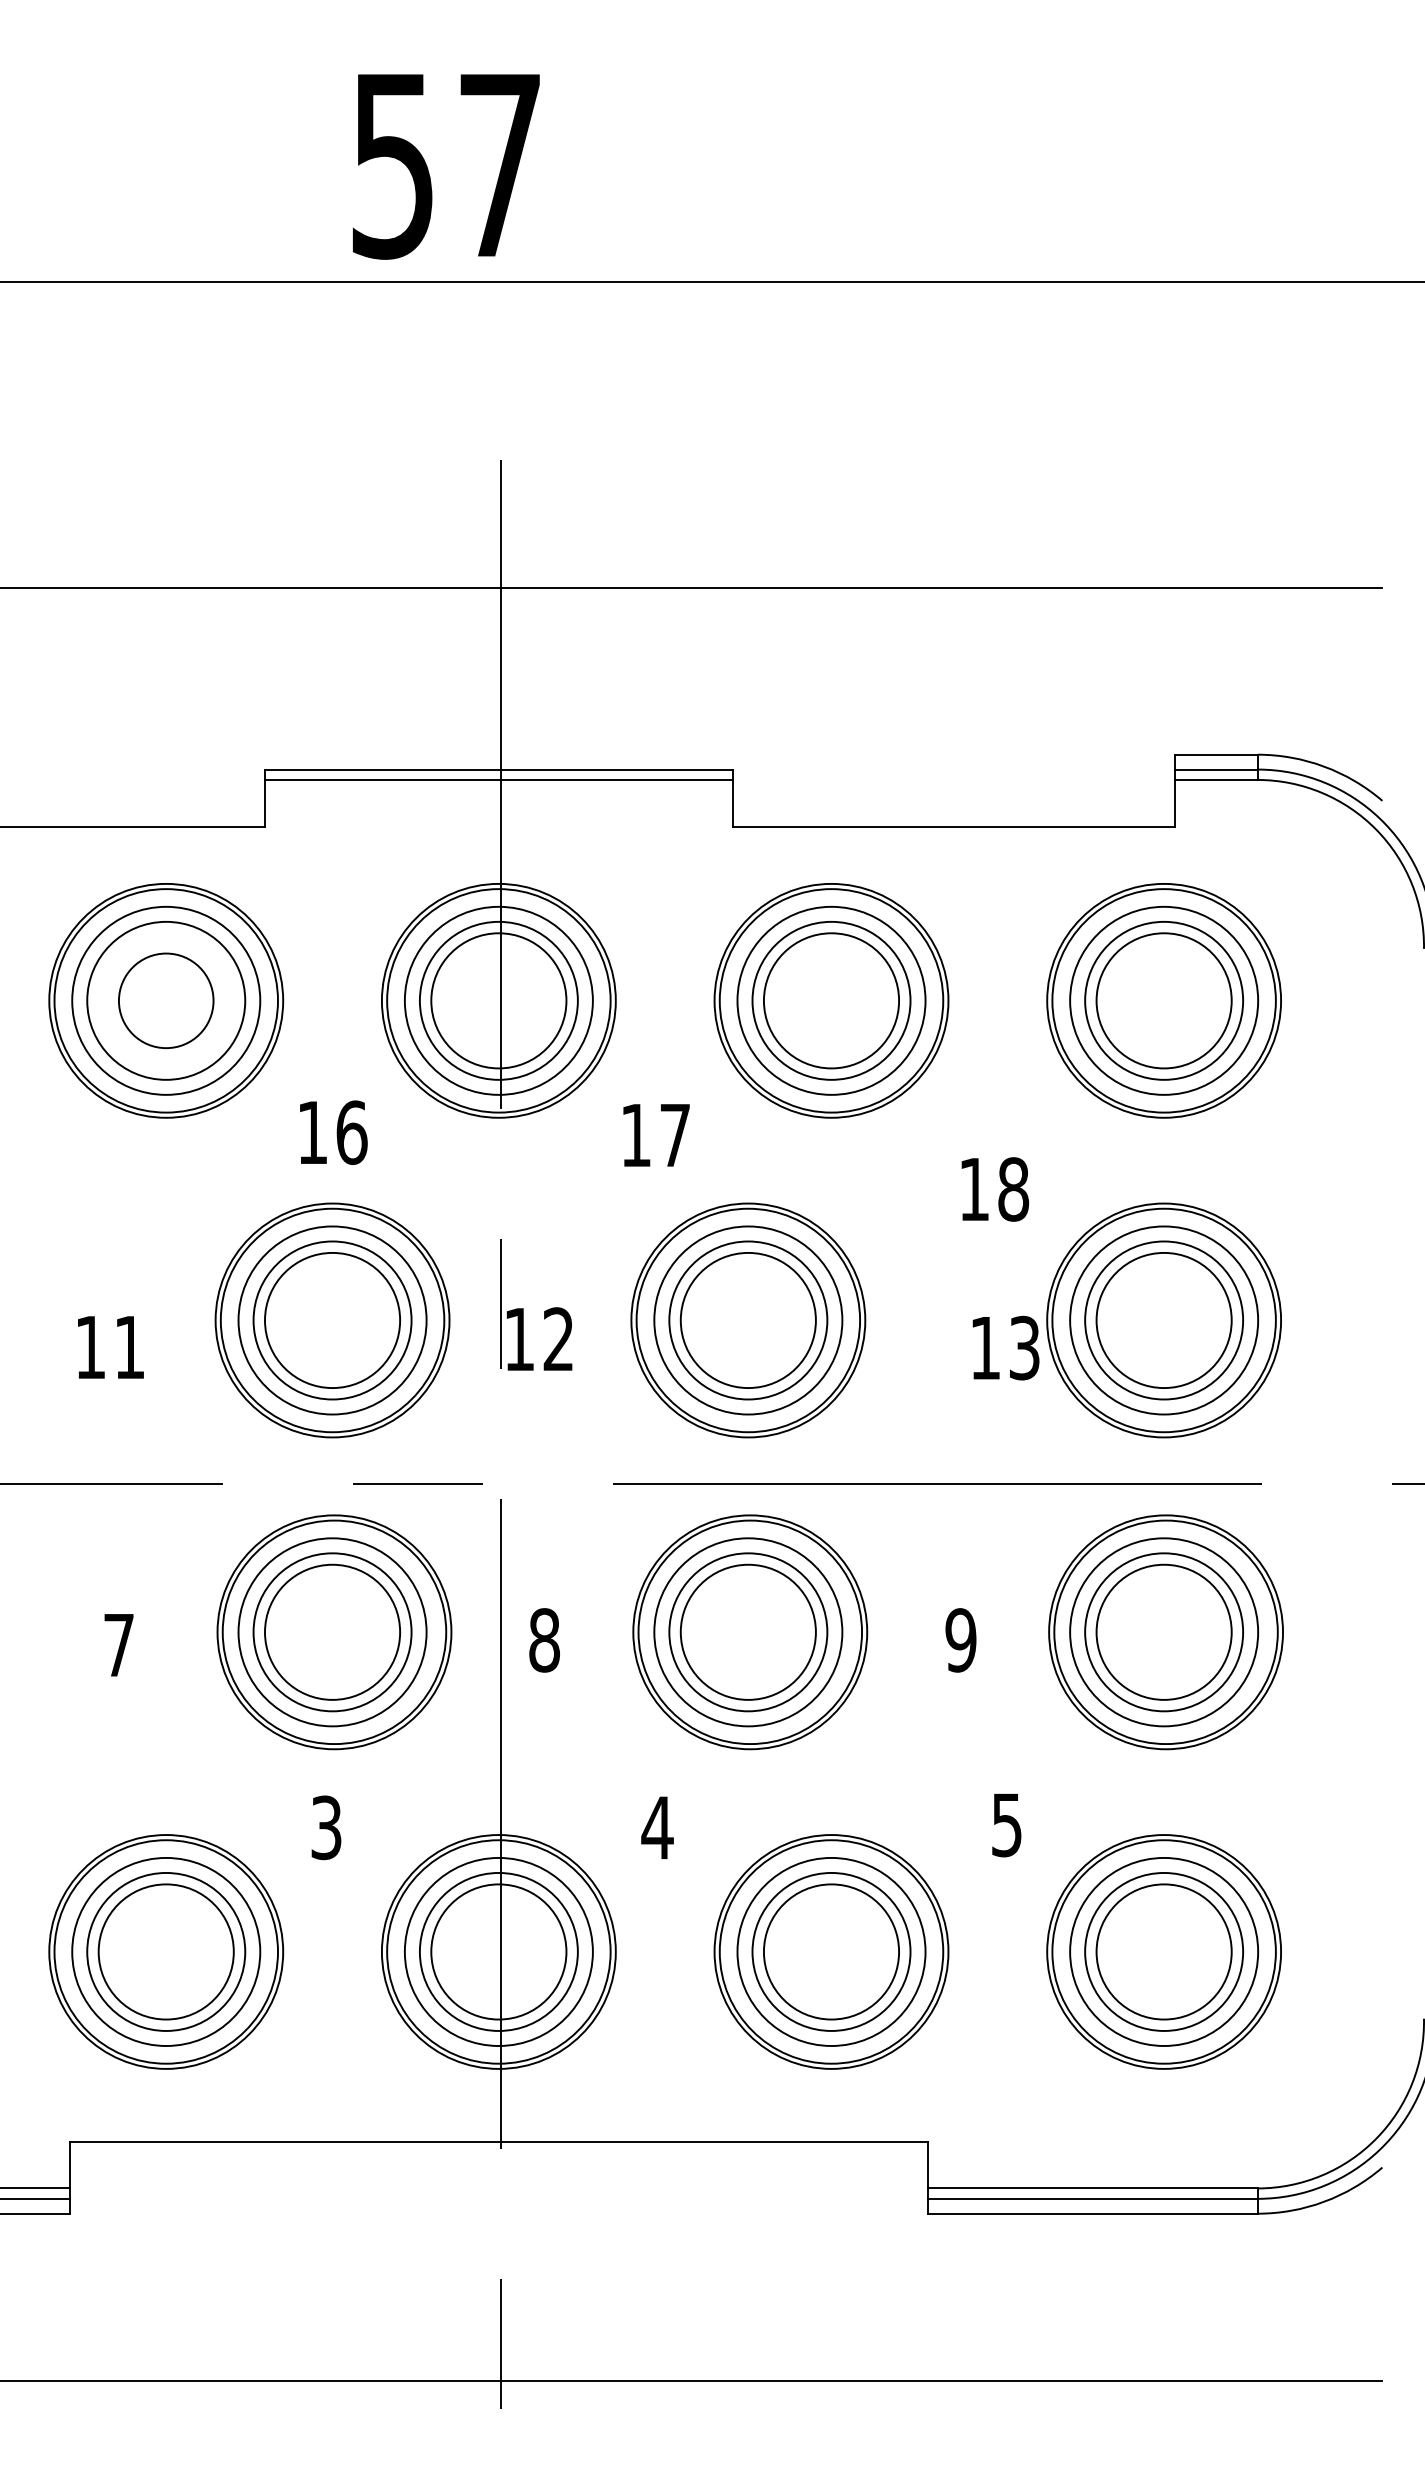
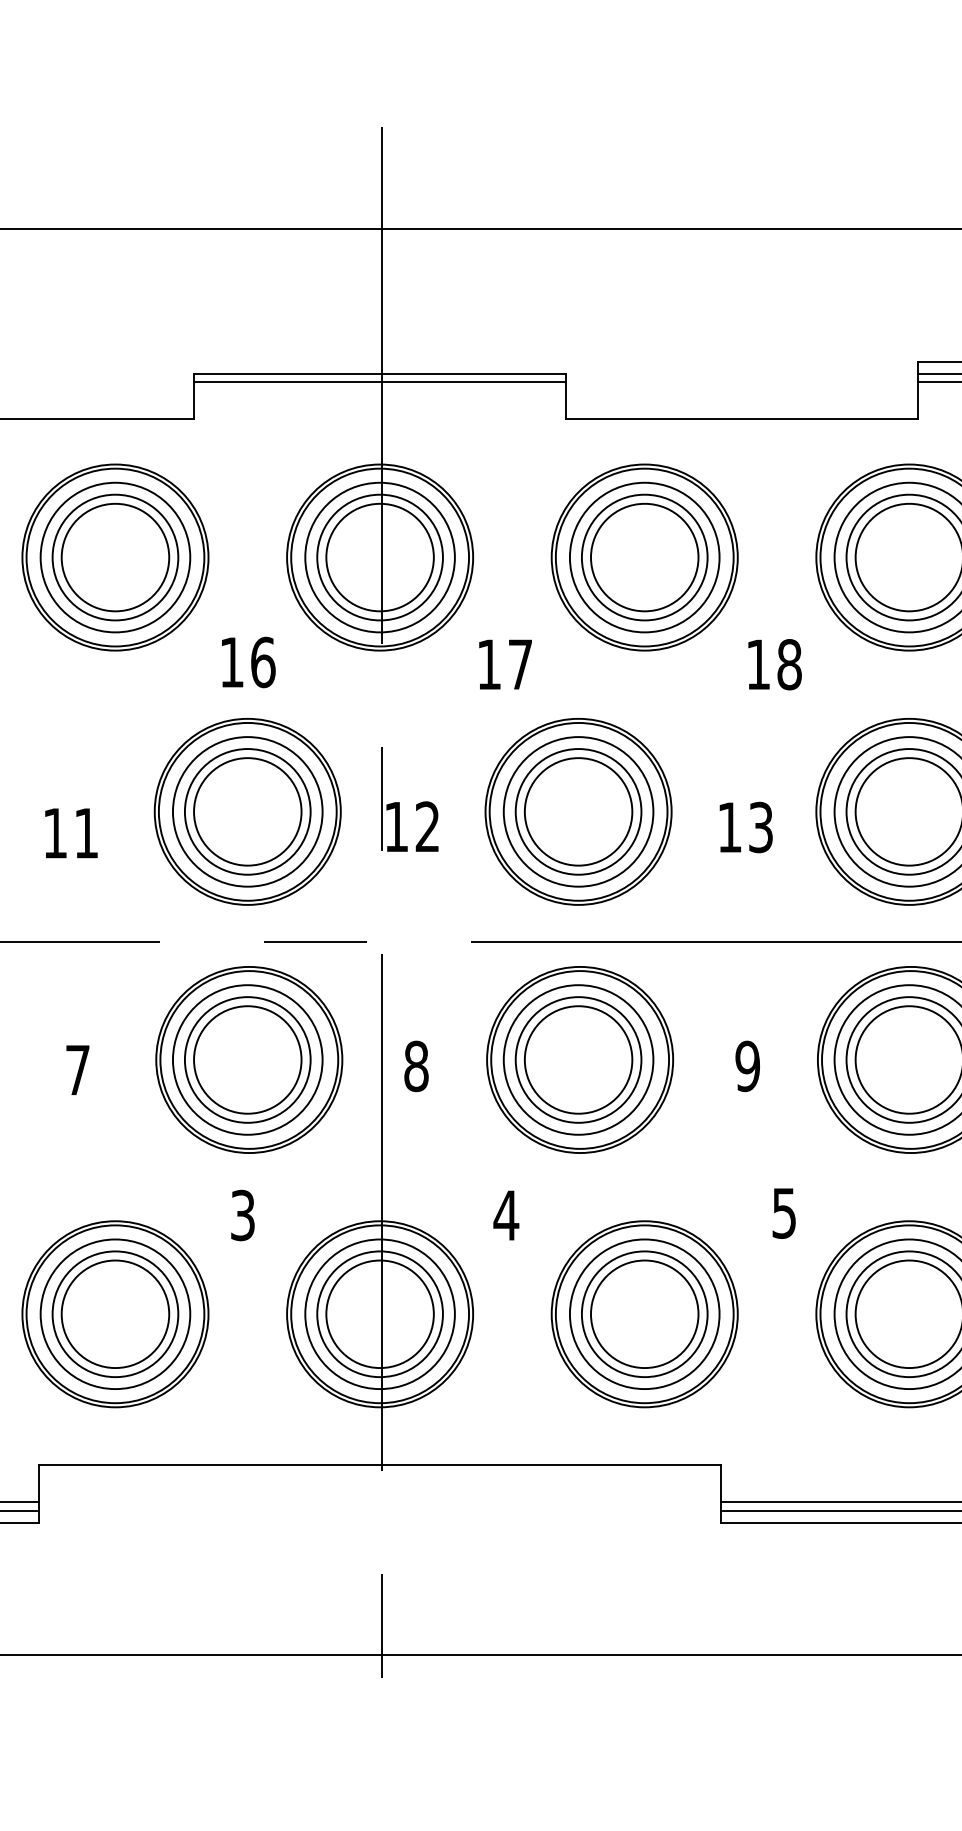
circle: (165, 1000) -> (114, 557), size x1.43
text: (995, 1189) -> (775, 664), moved
text: (1005, 1347) -> (745, 827), moved

